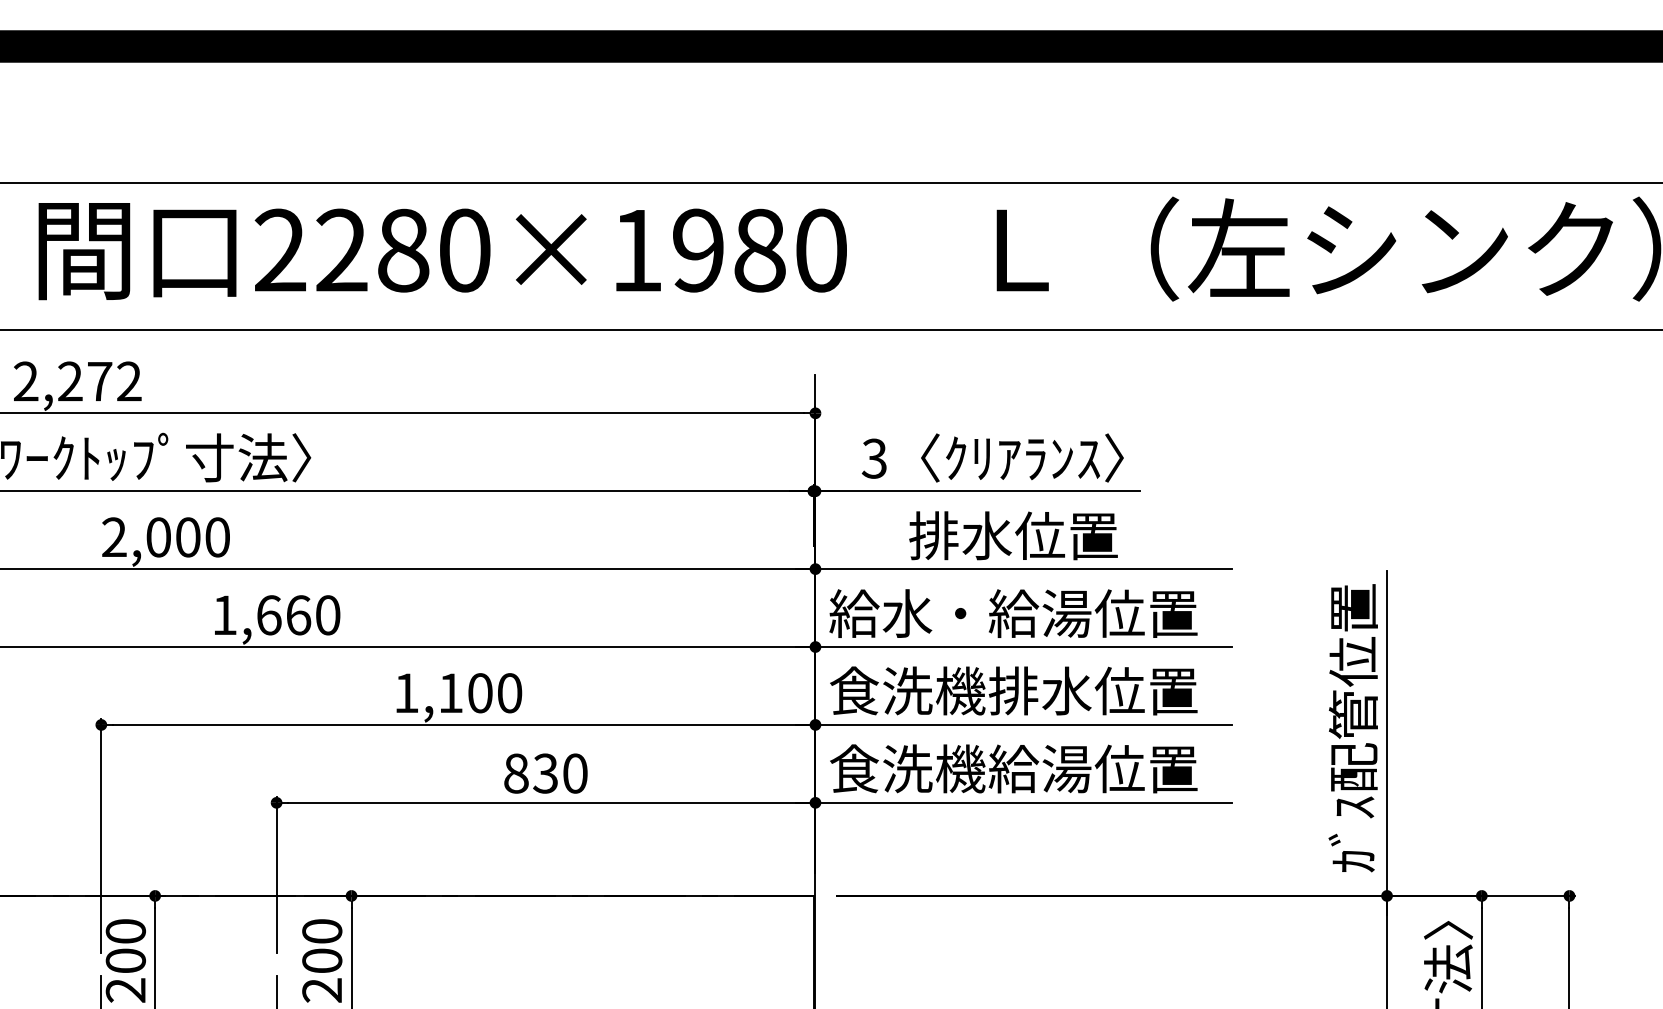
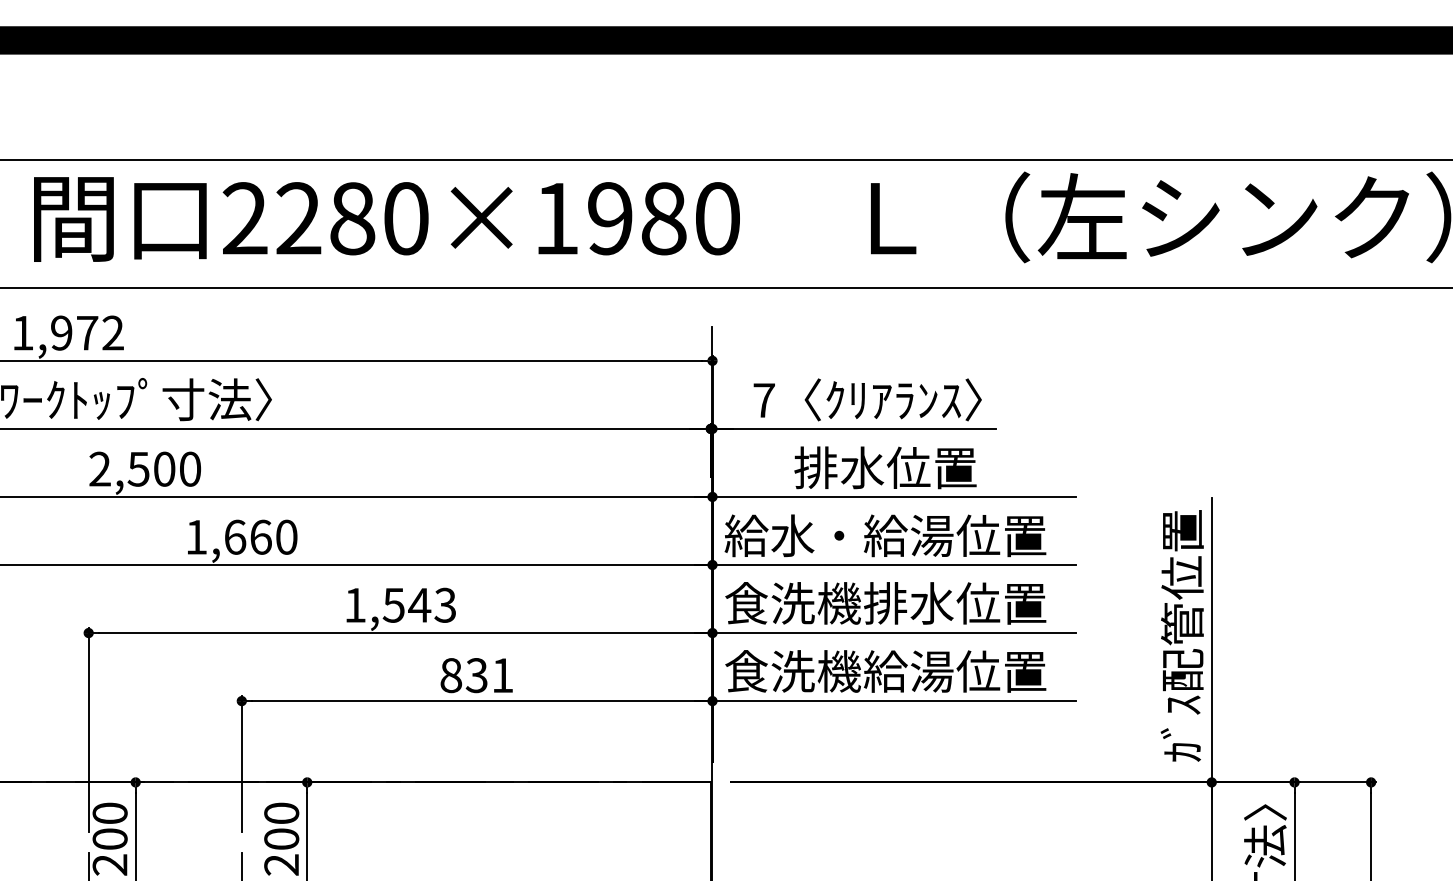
text: (48, 381) -> (42, 333), 2,272 -> 1,972
text: (874, 458) -> (764, 400), 3 -> 7
text: (157, 537) -> (137, 469), 2,000 -> 2,500
text: (480, 693) -> (419, 605), 1,100 -> 1,543
text: (575, 773) -> (502, 675), 830 -> 831

